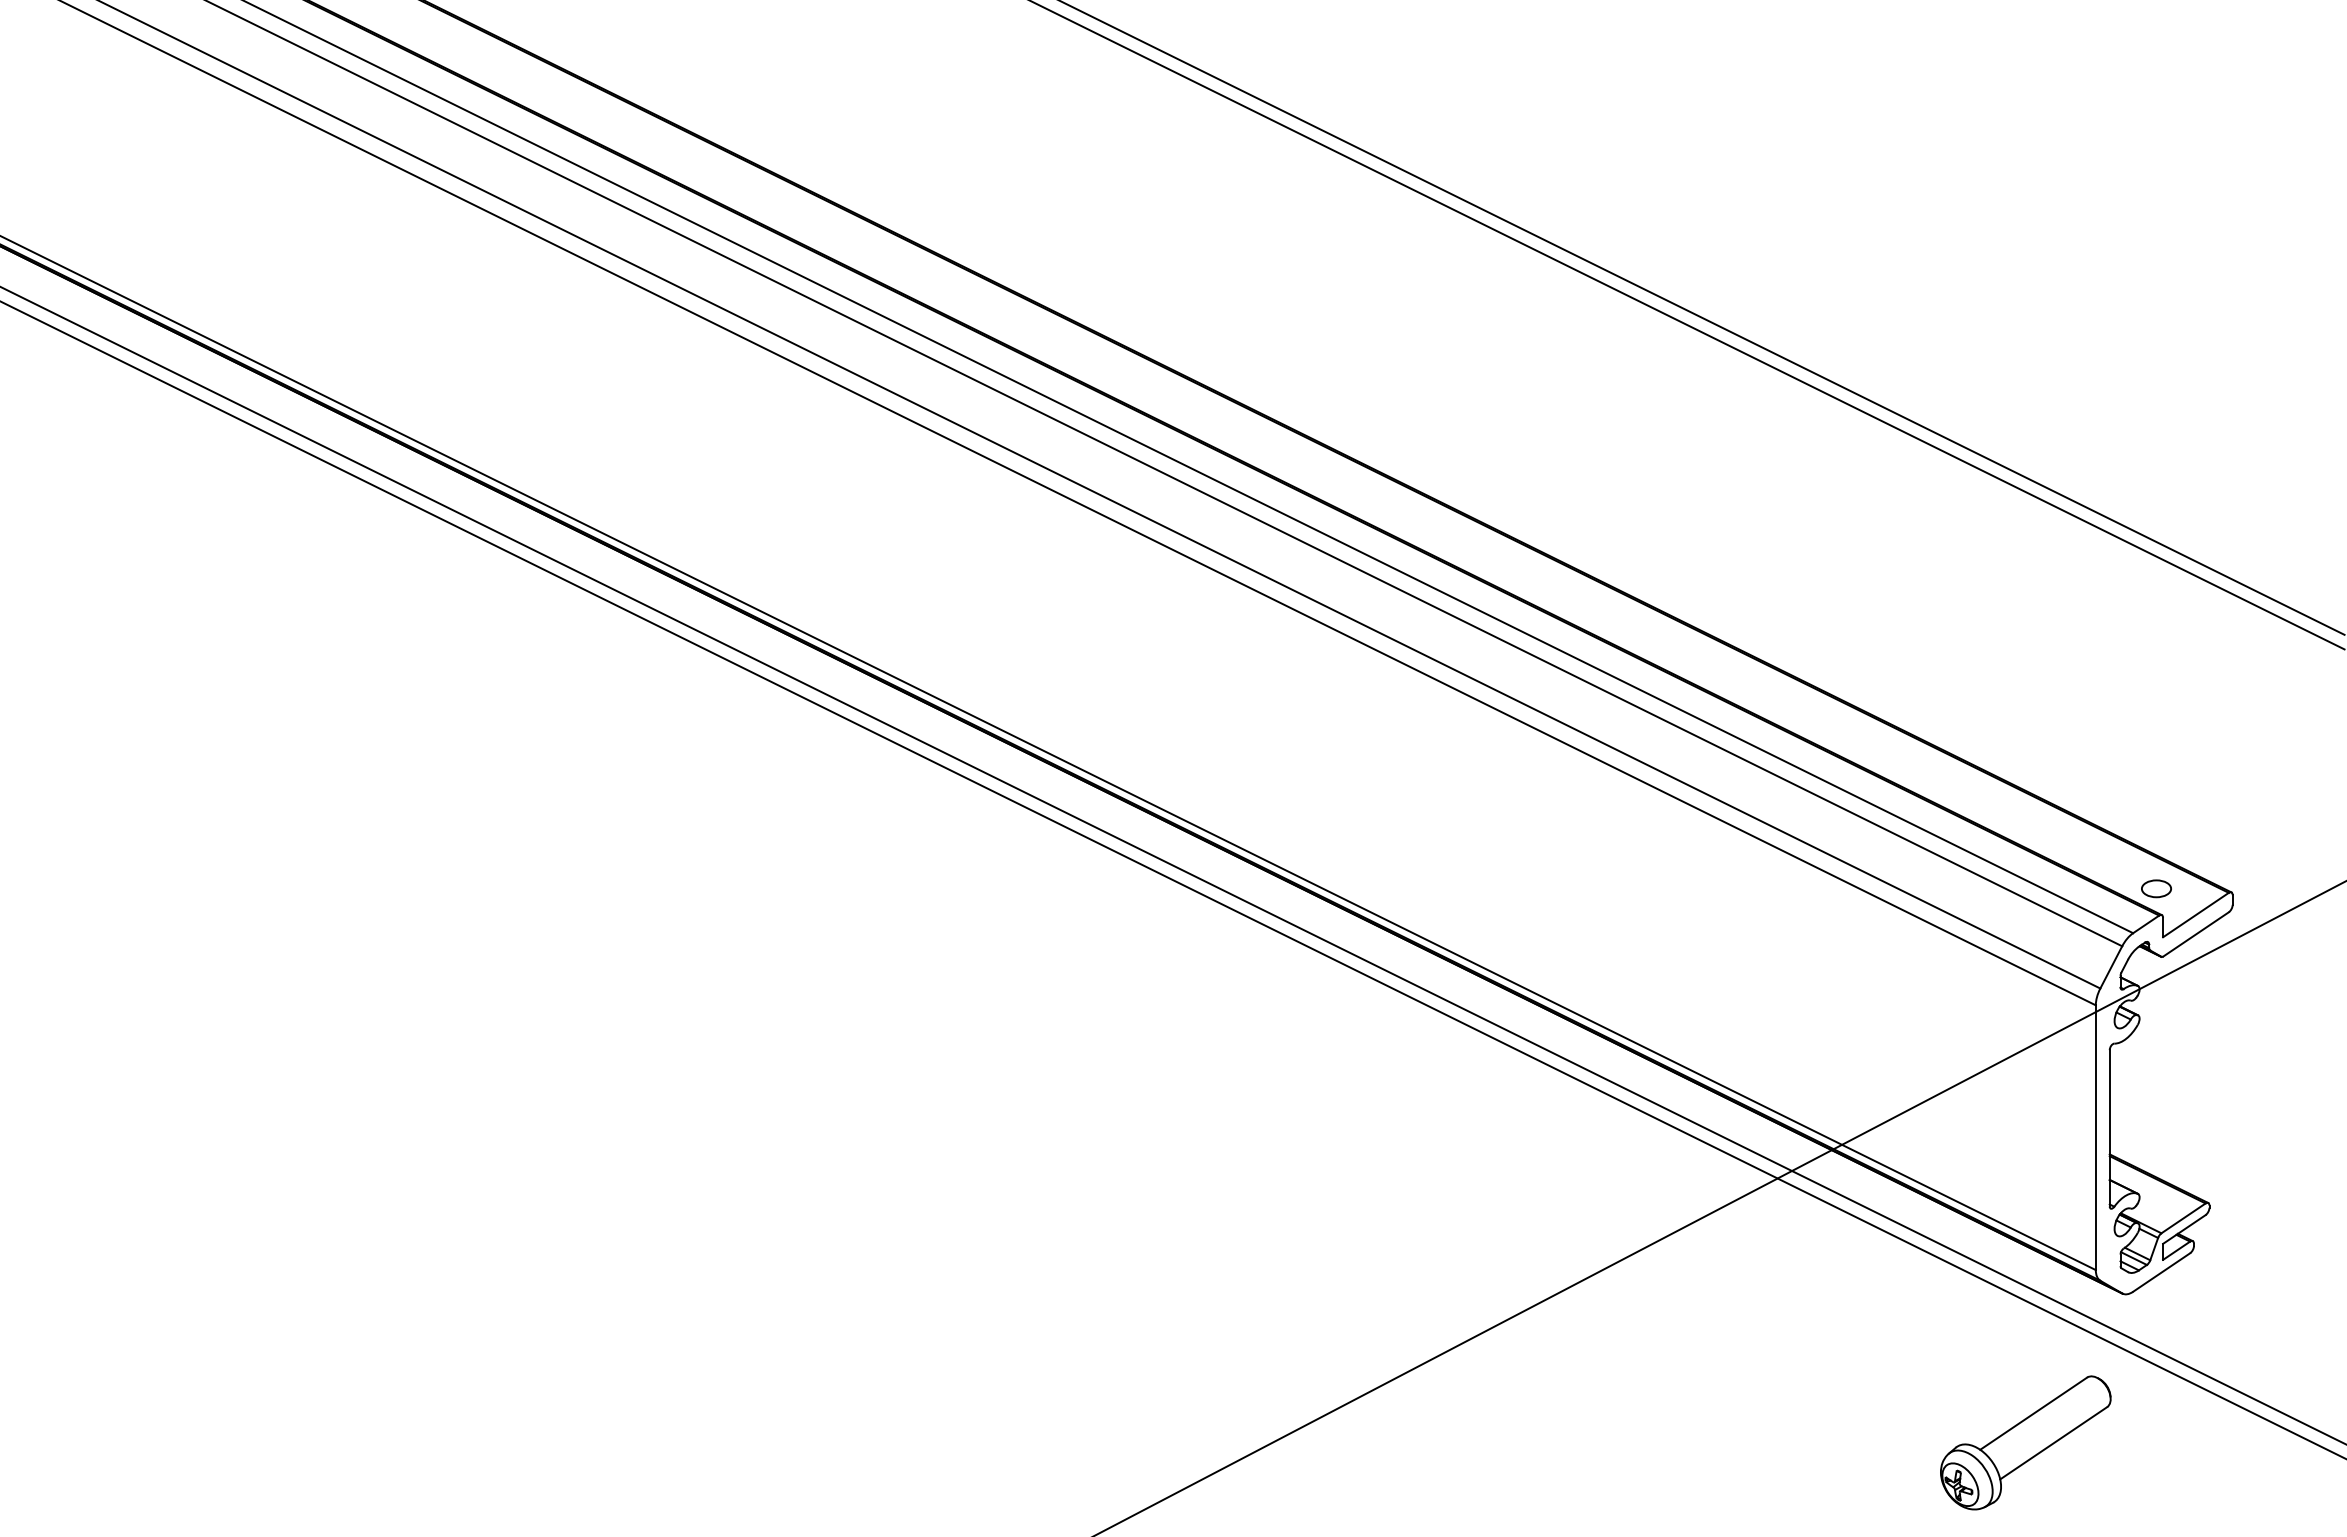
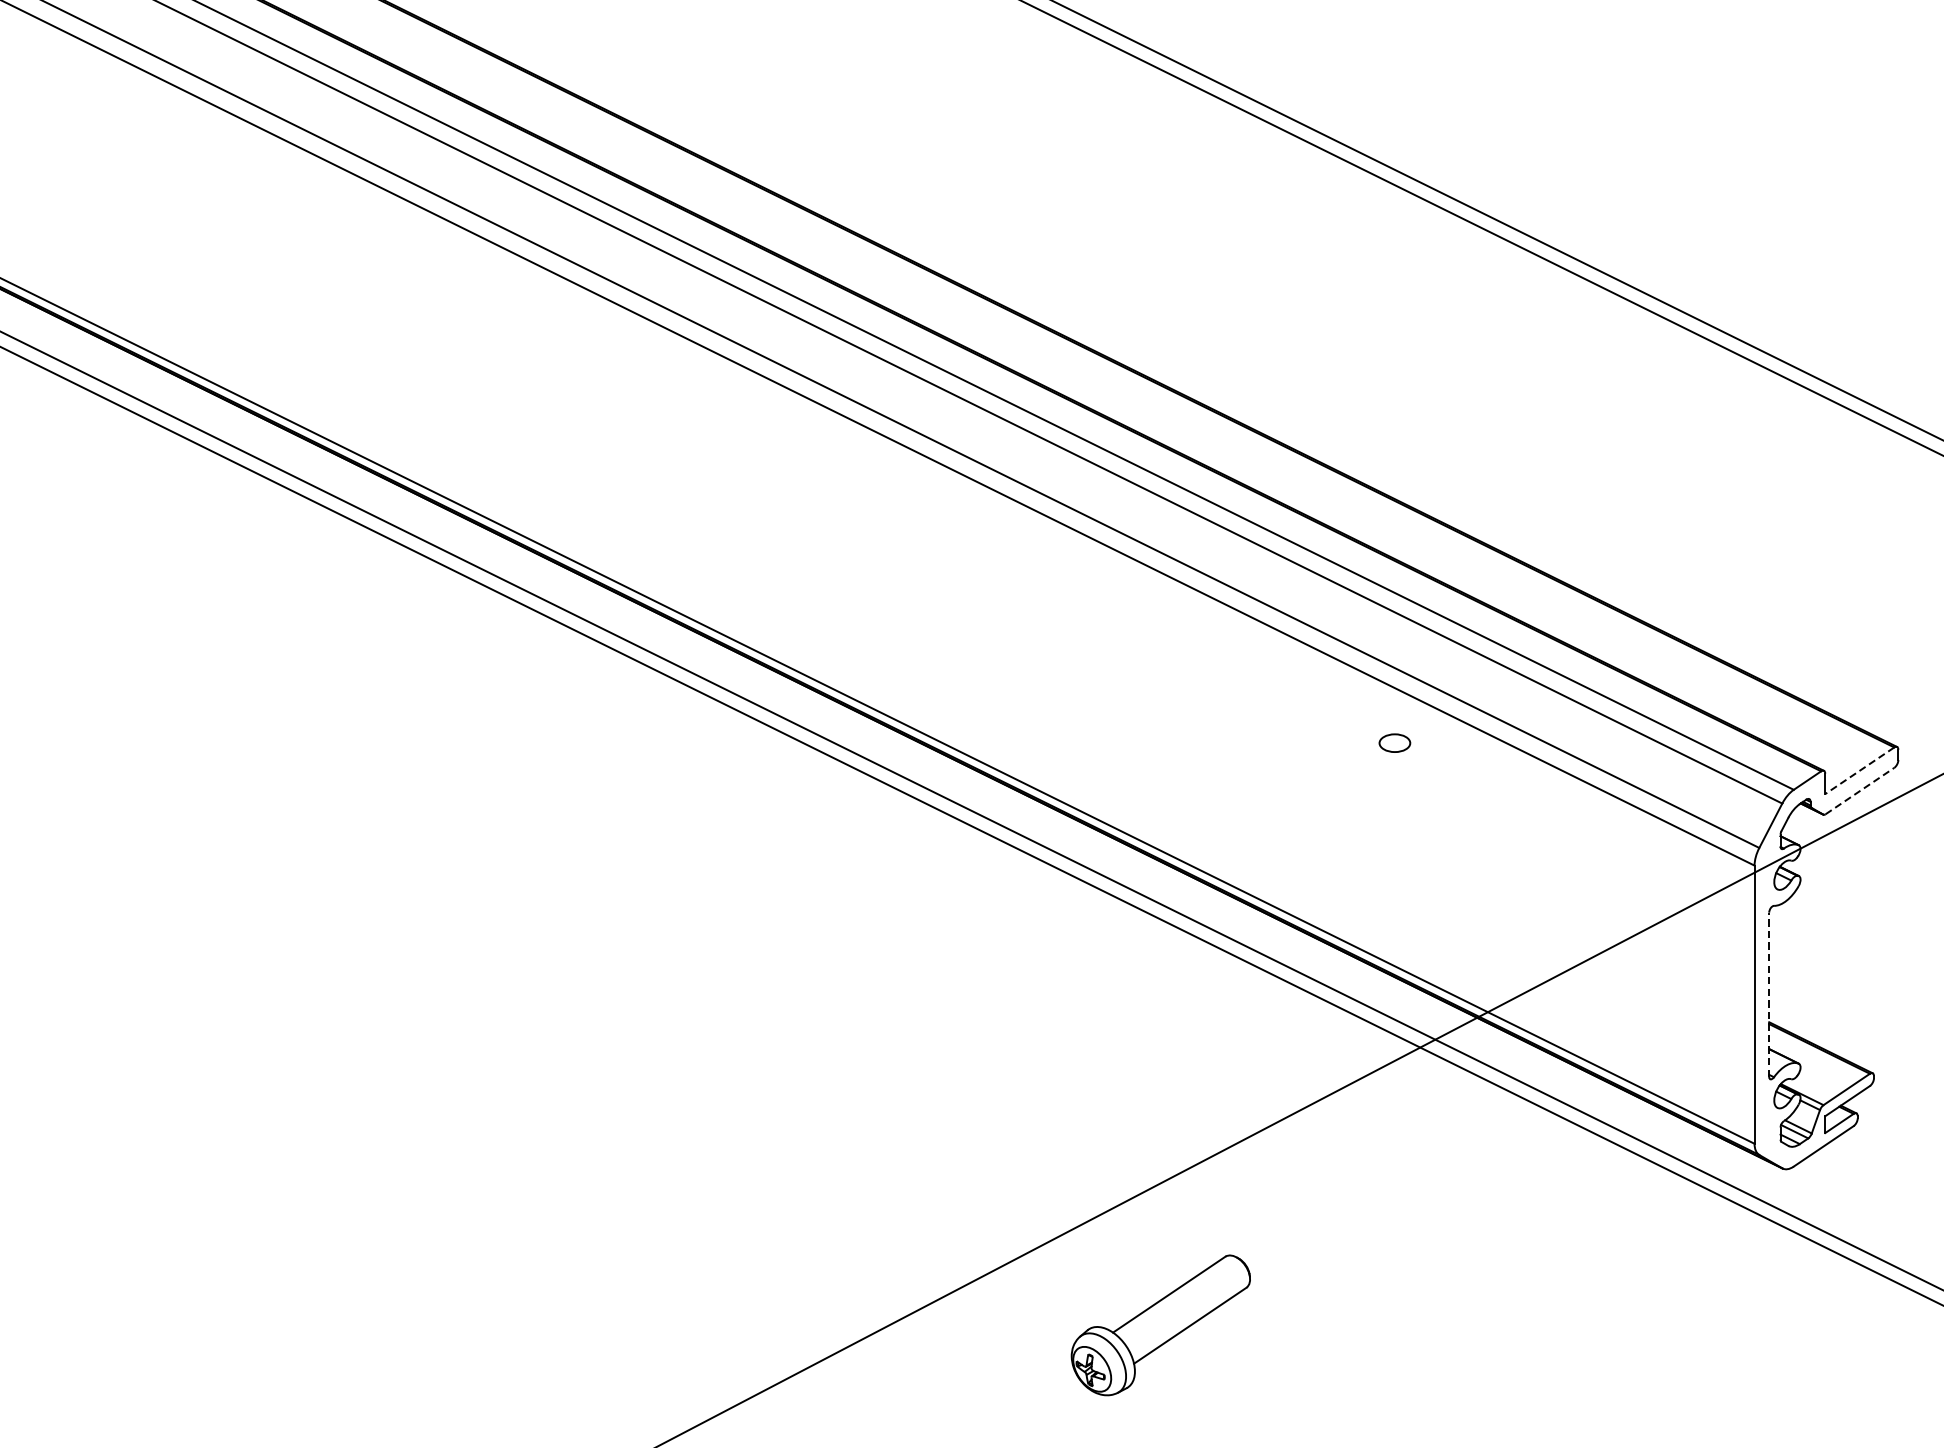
part: (2156, 888) -> (1394, 742), moved
line: (2195, 915) -> (1859, 771), solid -> dashed
line: (2196, 934) -> (1860, 791), solid -> dashed
line: (2109, 1127) -> (1768, 993), solid -> dashed
part: (2025, 1442) -> (1160, 1324), moved

